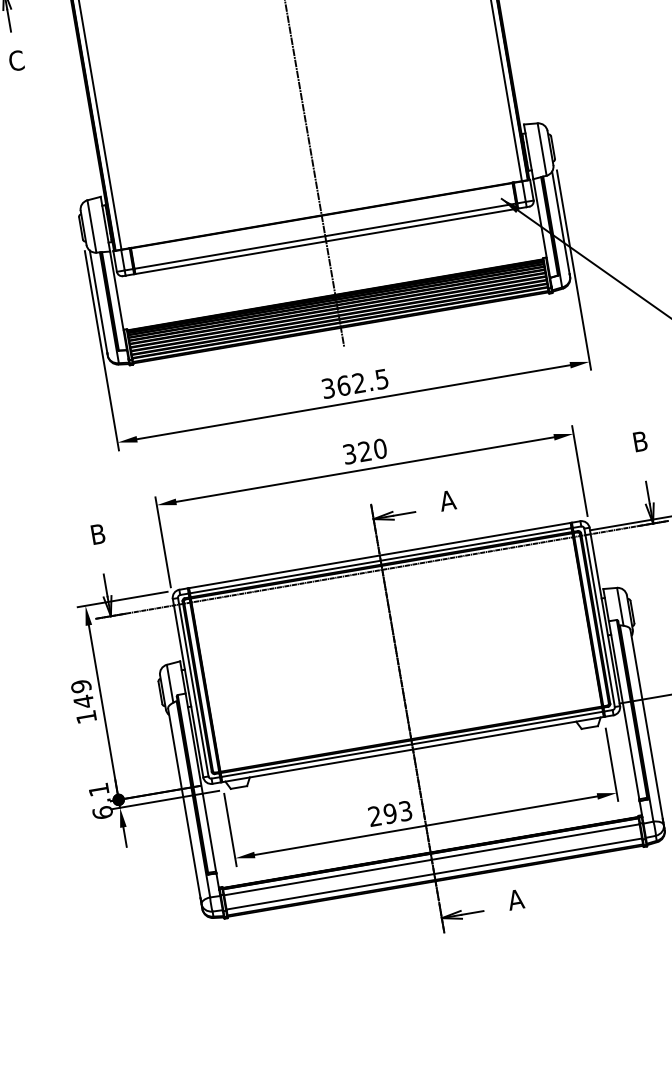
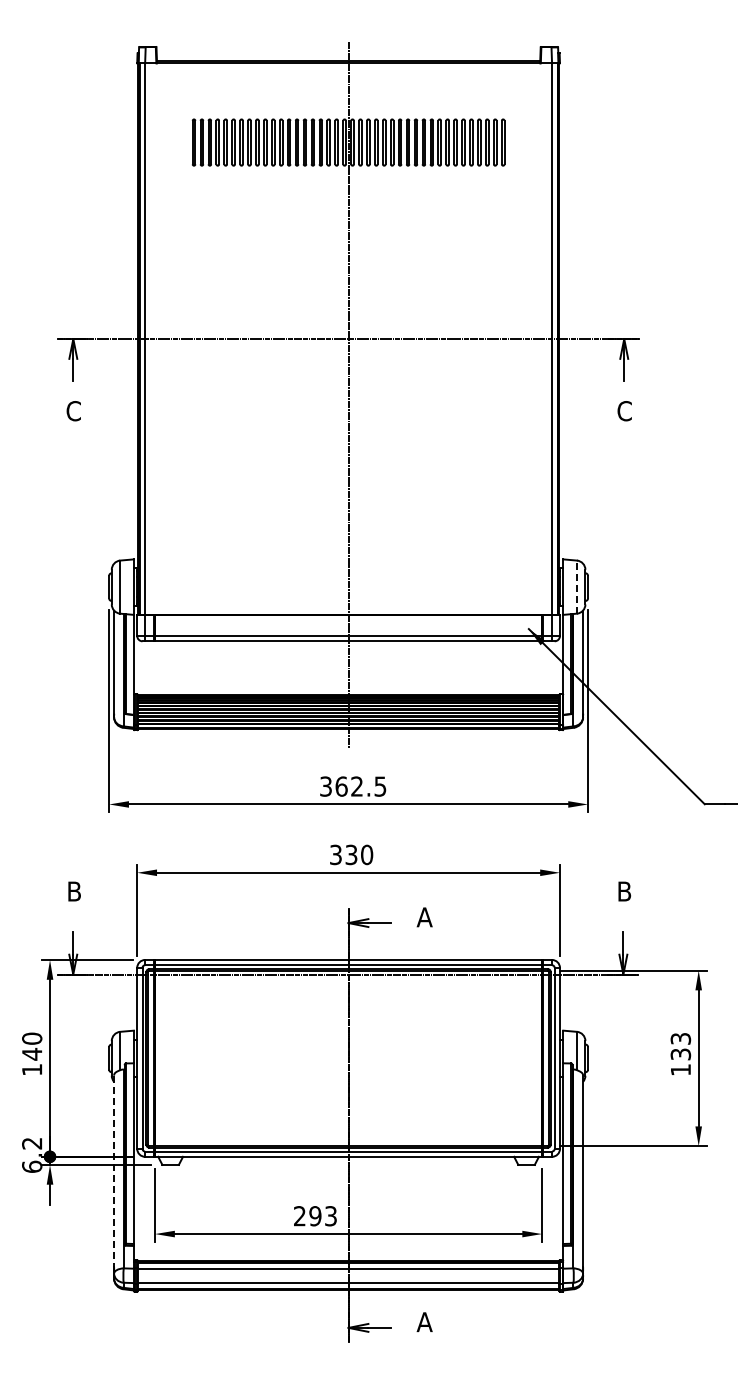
line: (541, 149) -> (576, 587), solid -> dashed
text: (365, 452) -> (351, 855), 320 -> 330
text: (81, 686) -> (32, 1038), 149 -> 140
text: (98, 789) -> (31, 1143), 6.1 -> 6.2
line: (184, 803) -> (114, 1171), solid -> dashed

